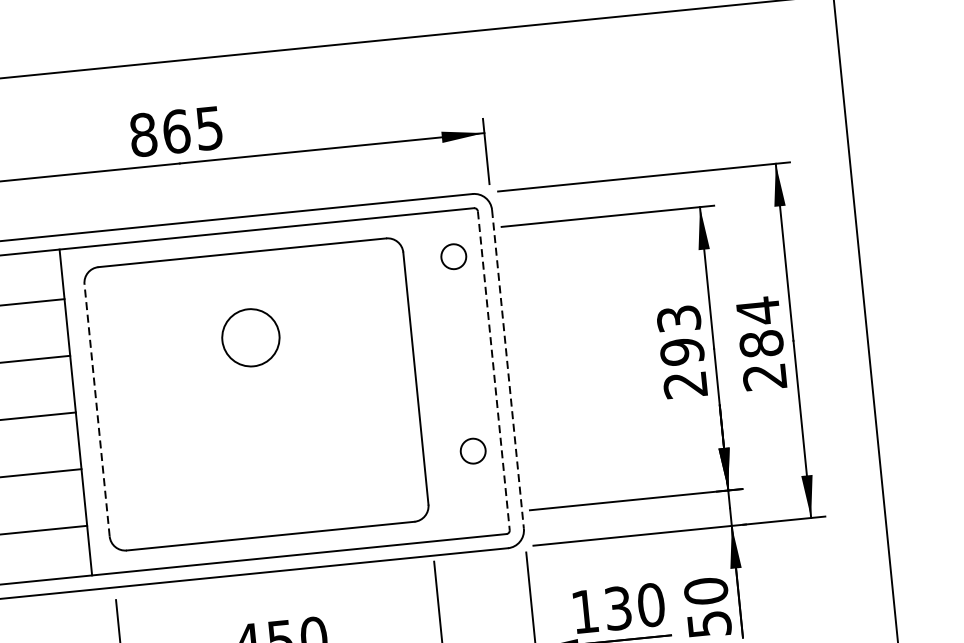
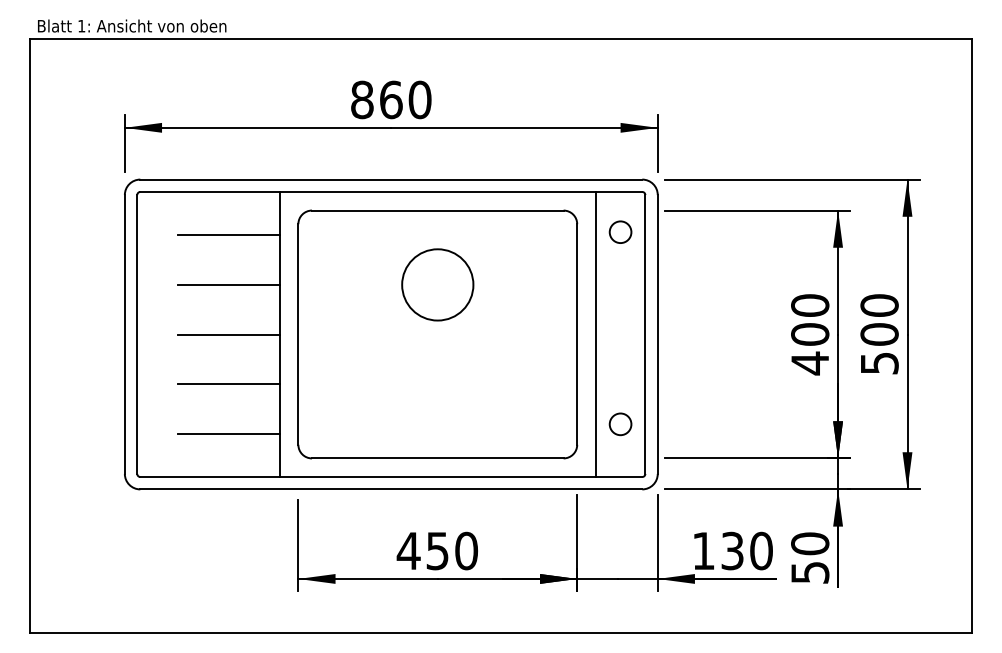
text: (208, 127) -> (419, 99), 865 -> 860
circle: (250, 337) -> (437, 284), size x1.43
text: (761, 342) -> (879, 333), 284 -> 500
text: (682, 351) -> (810, 334), 293 -> 400
line: (507, 370) -> (657, 335), dashed -> solid
line: (494, 371) -> (645, 335), dashed -> solid
line: (436, 376) -> (595, 334), added
line: (97, 410) -> (298, 334), dashed -> solid
circle: (473, 451) -> (620, 424), moved

